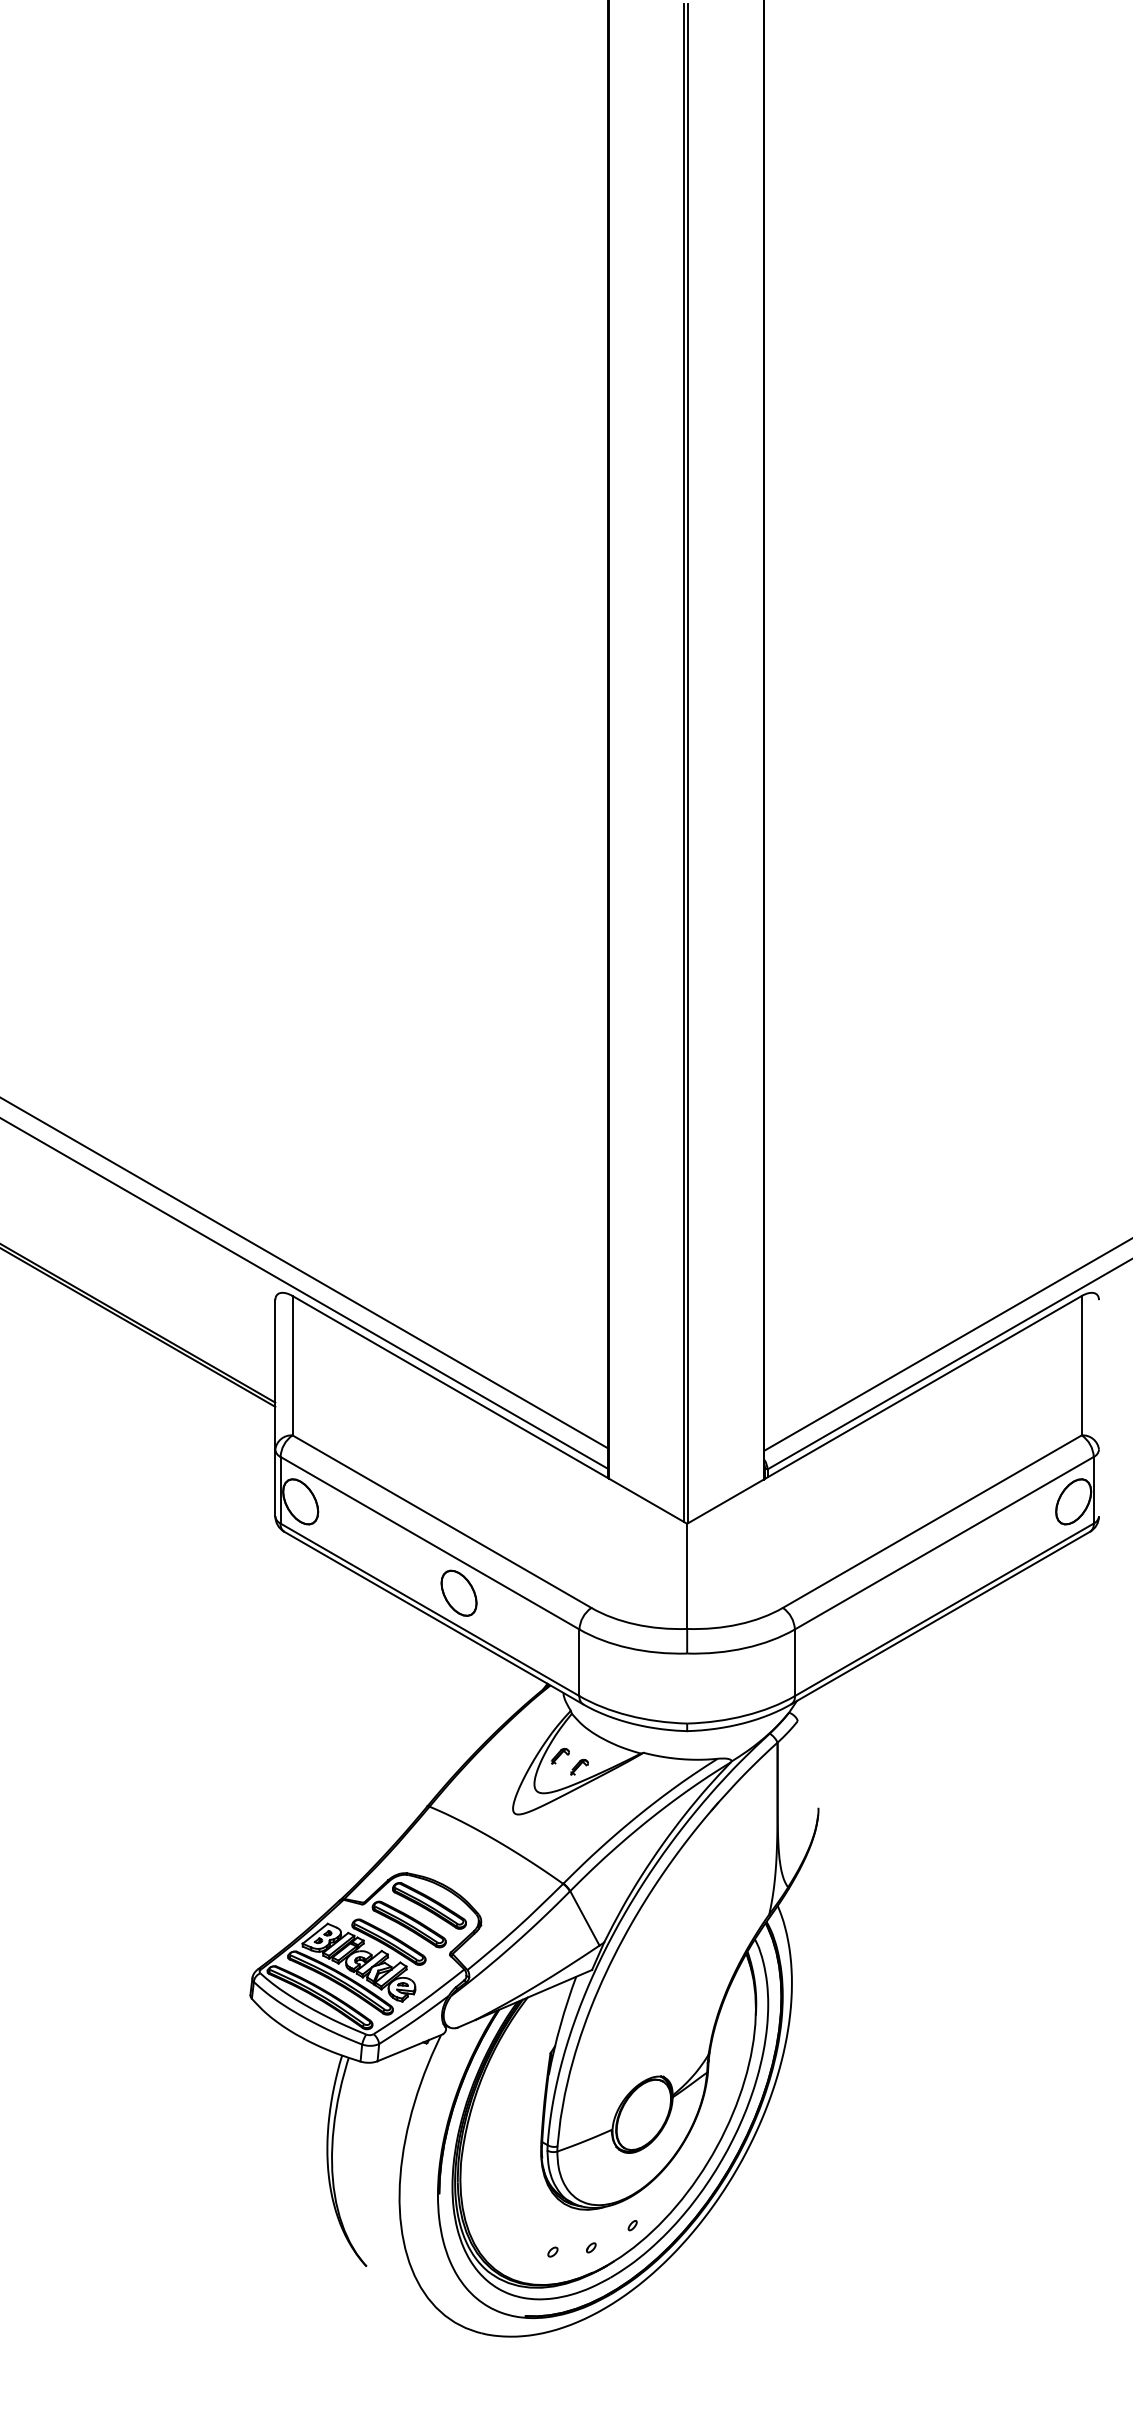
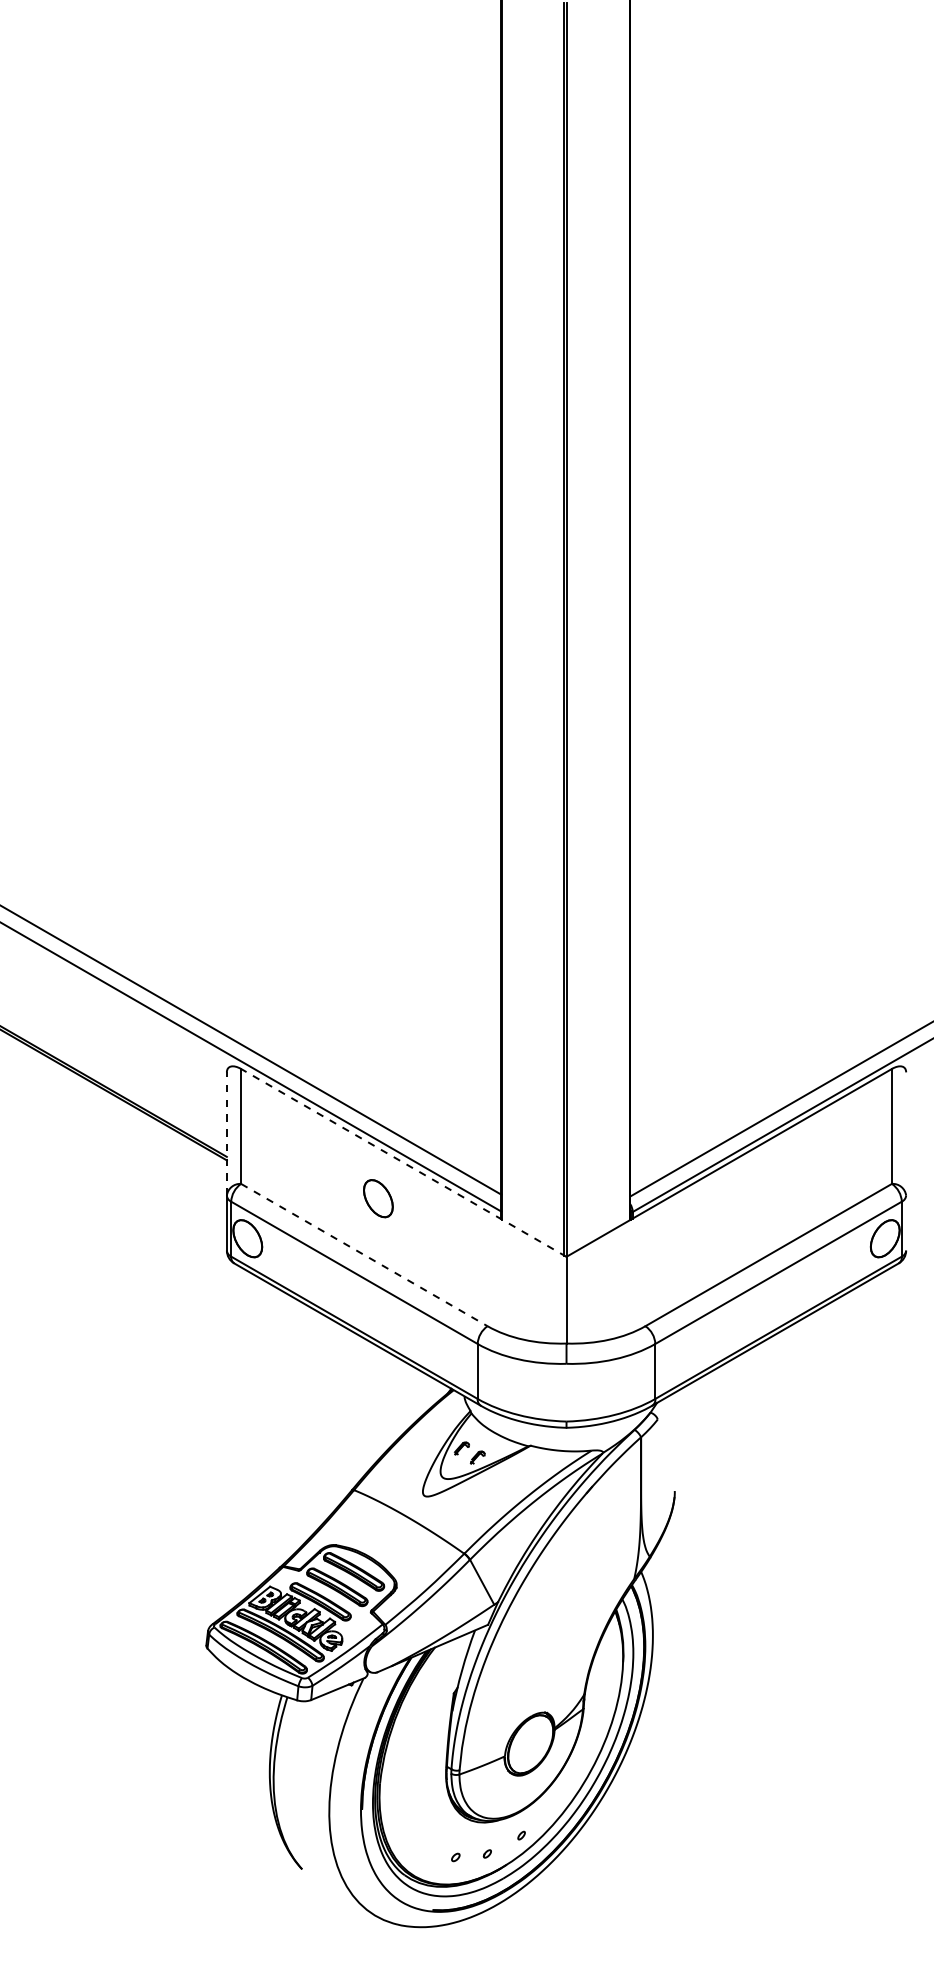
line: (275, 1374) -> (227, 1133), solid -> dashed
line: (489, 1409) -> (403, 1162), solid -> dashed
line: (442, 1521) -> (364, 1254), solid -> dashed
part: (458, 1592) -> (377, 1198), moved

